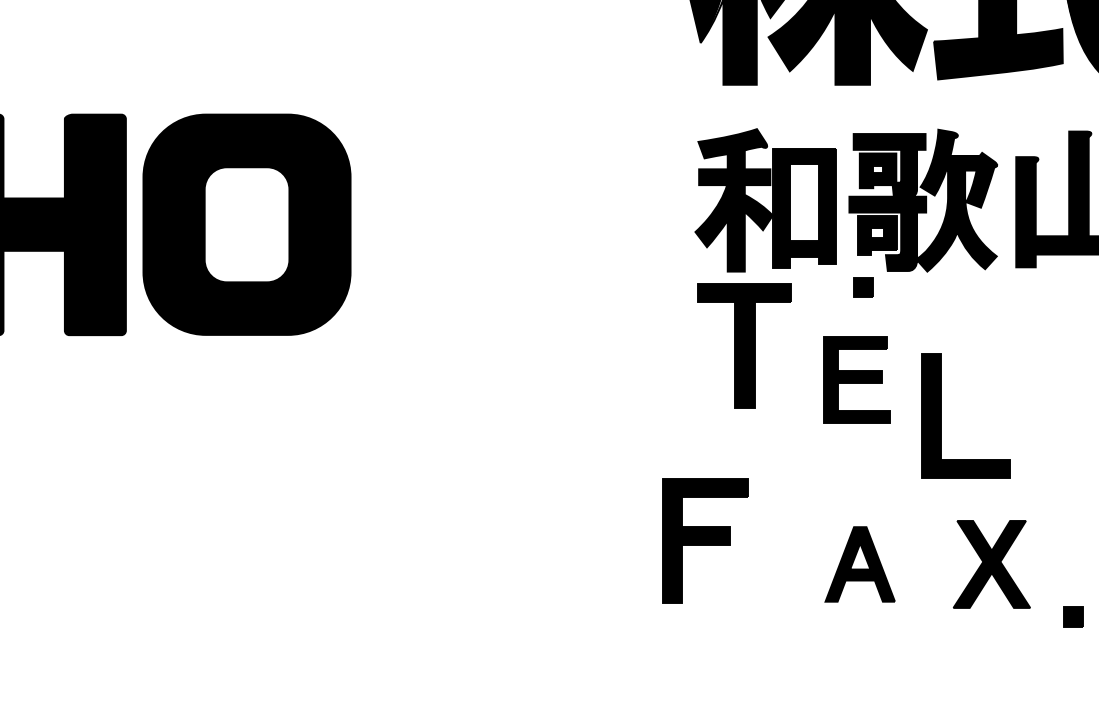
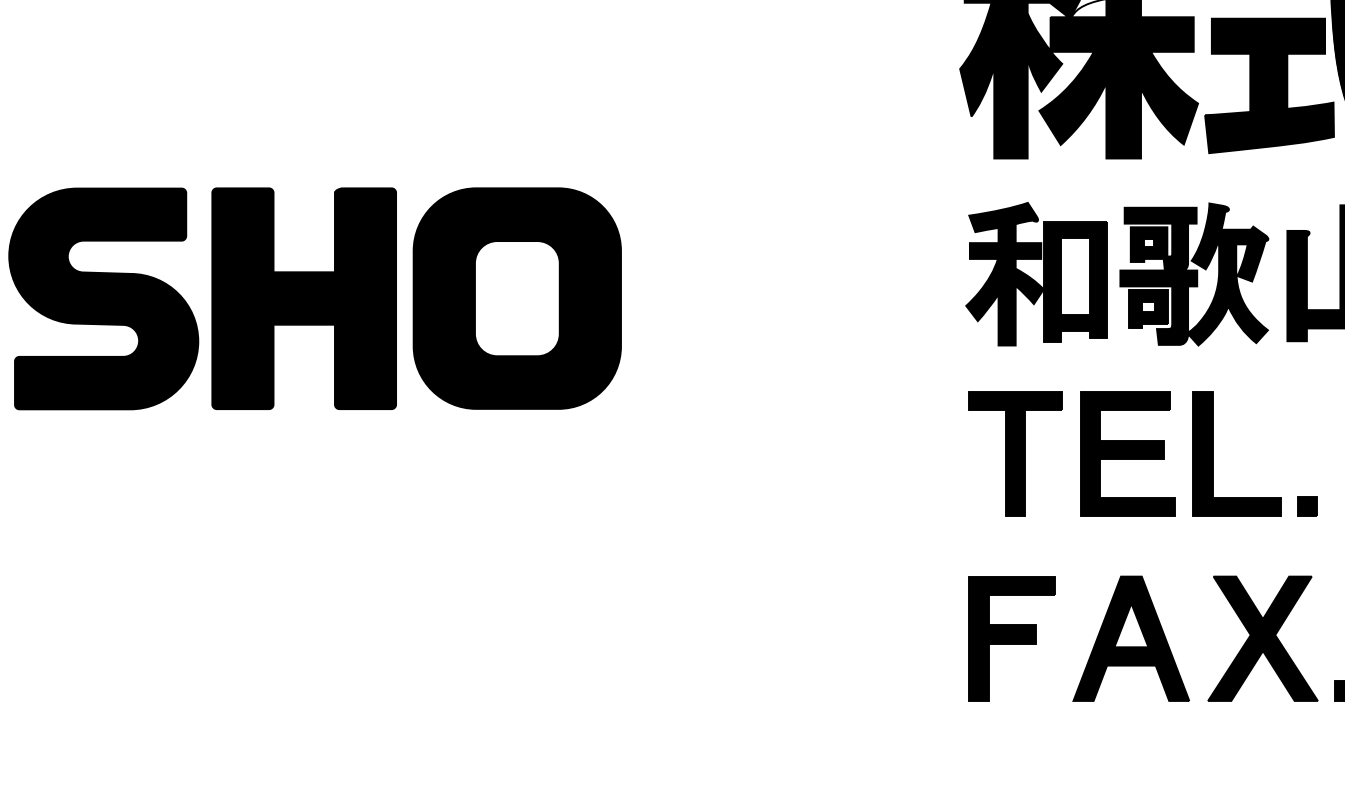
part: (863, 287) -> (1307, 506), moved
part: (744, 345) -> (1015, 453), moved
part: (856, 379) -> (1127, 453), size x1.43
part: (942, 415) -> (1213, 453), moved
part: (704, 540) -> (1011, 638), moved
part: (859, 564) -> (1130, 638), size x1.67
part: (991, 564) -> (1262, 638), size x1.43

